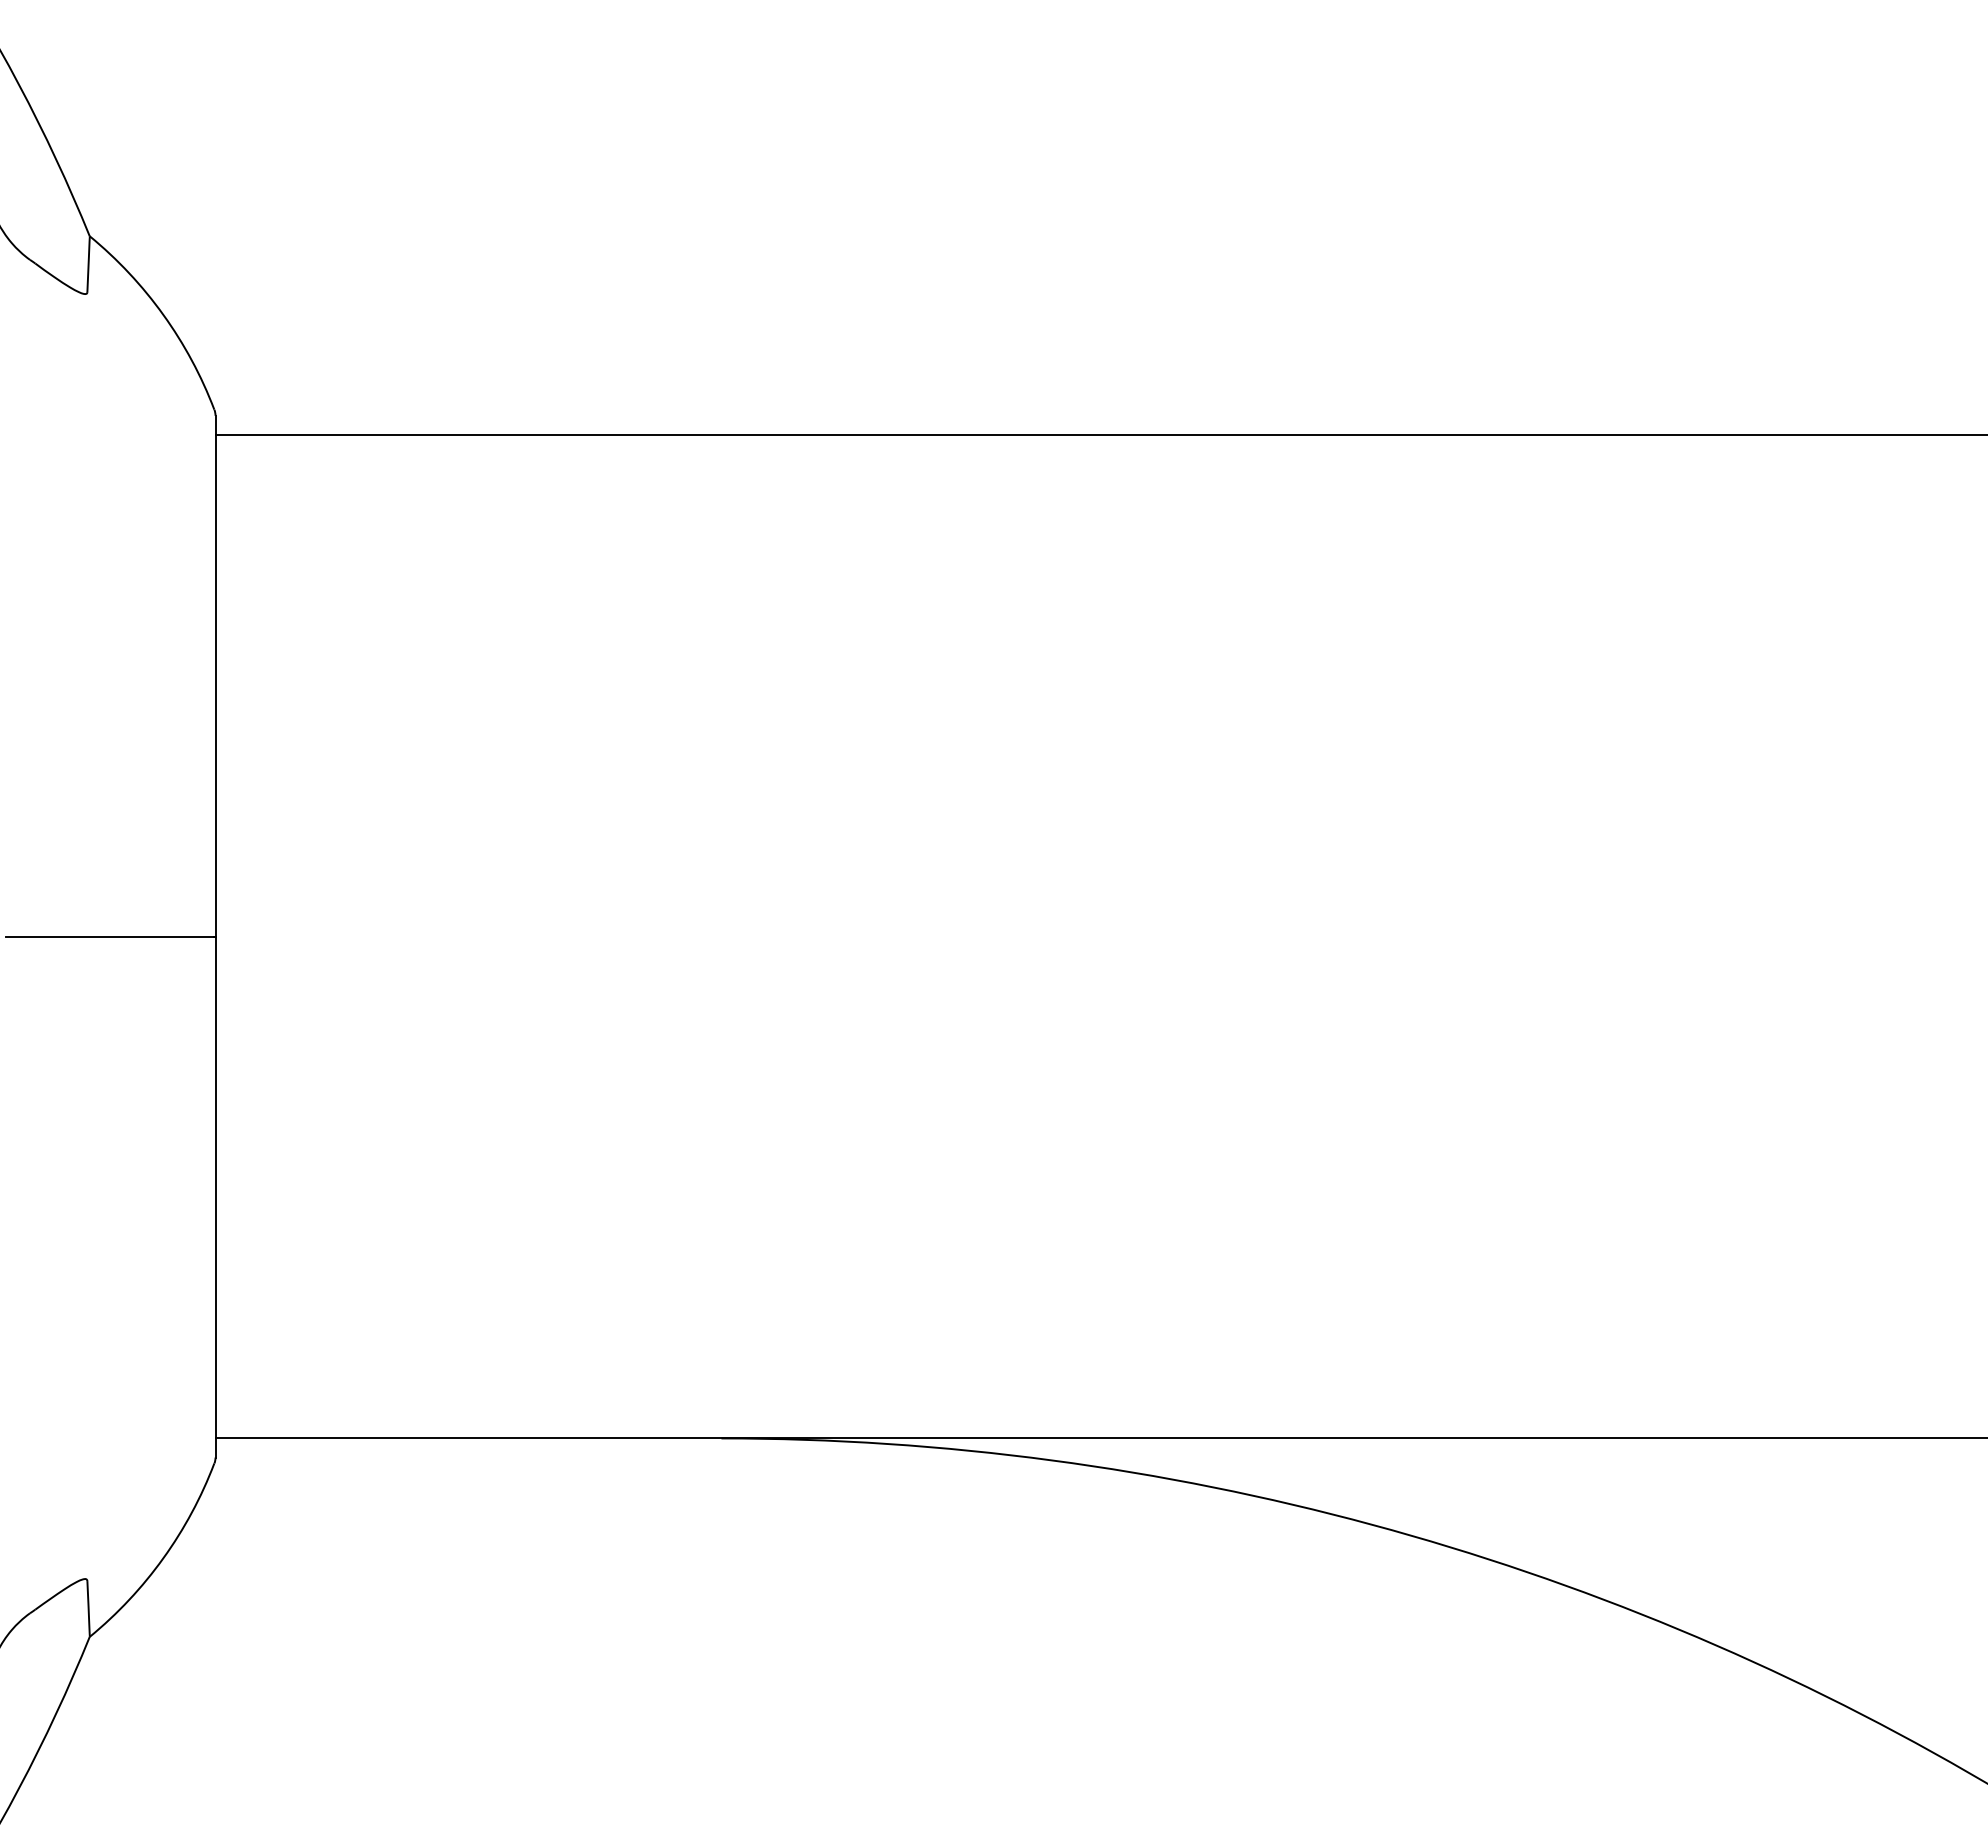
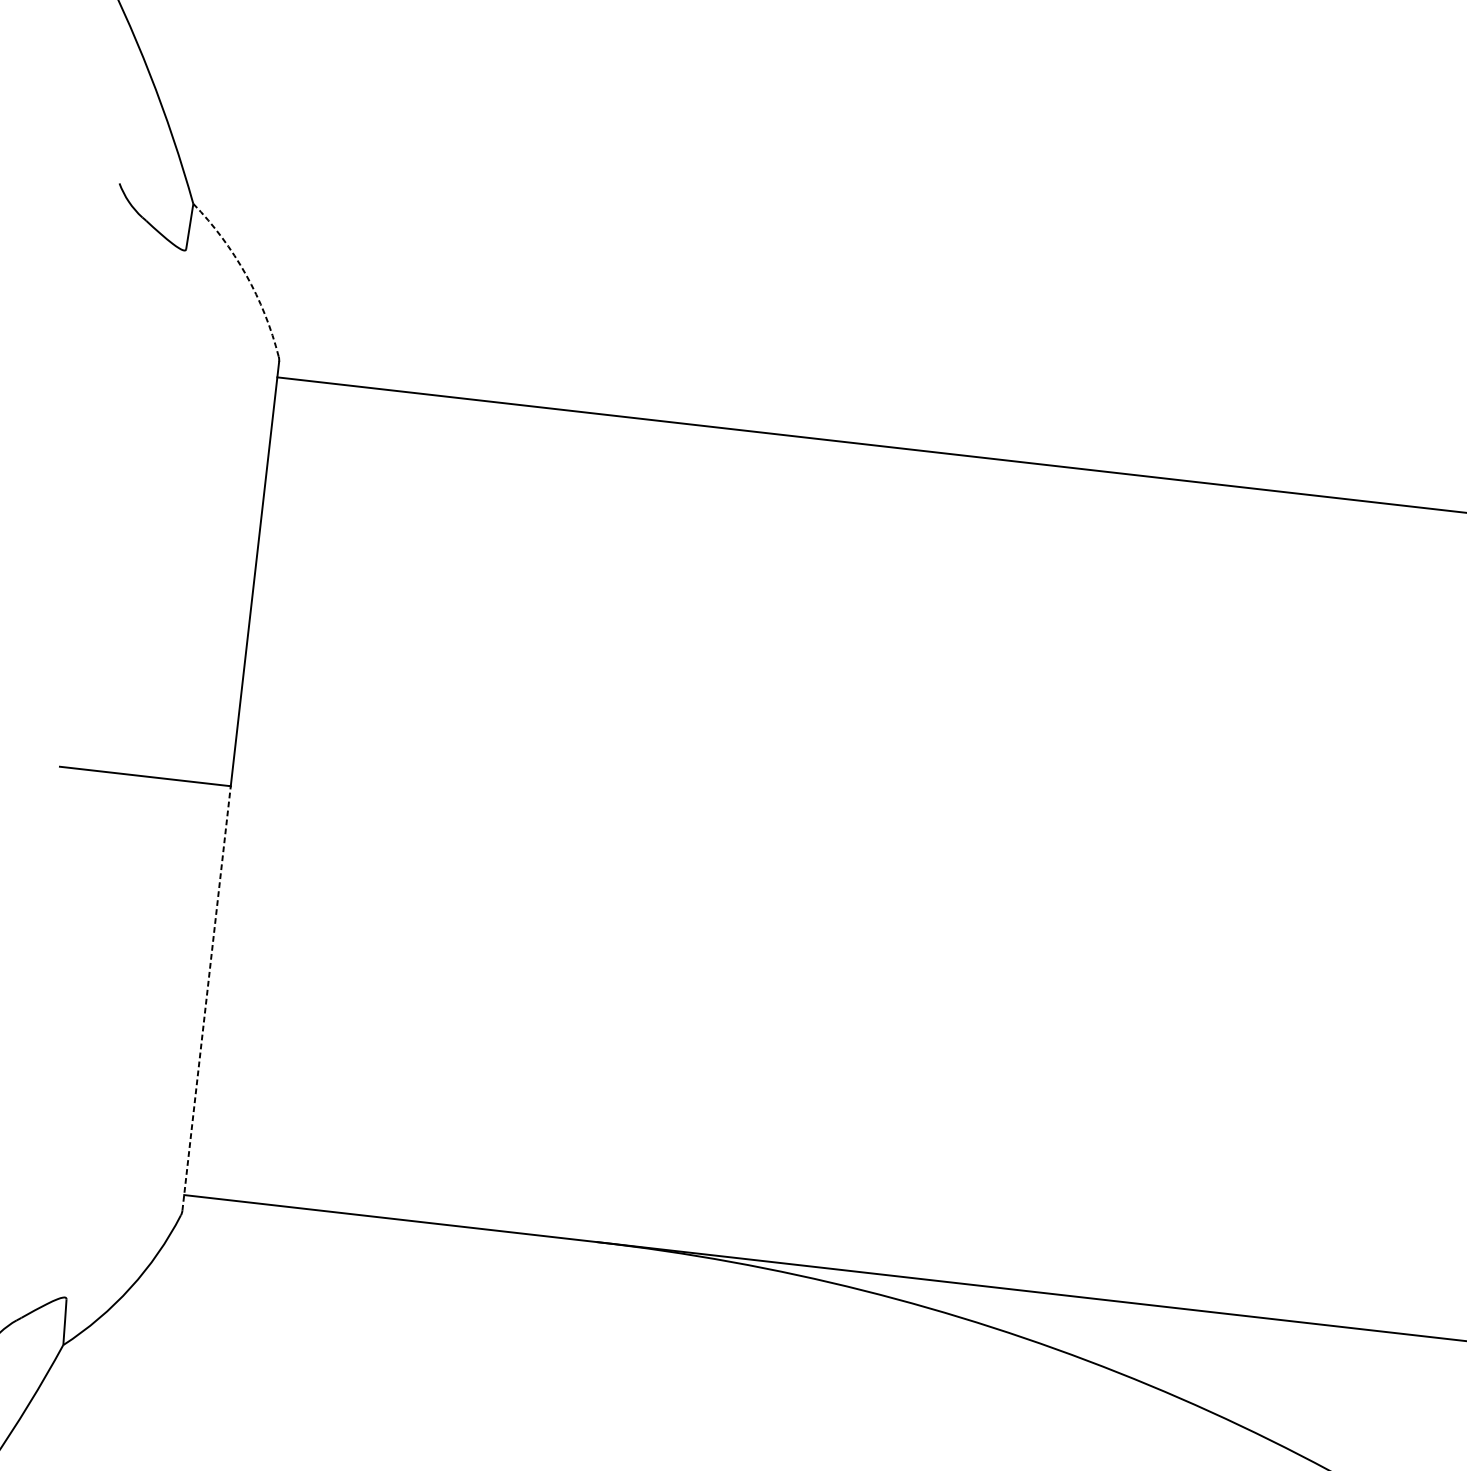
arc: (163, 314) -> (246, 274), solid -> dashed
line: (215, 1196) -> (206, 997), solid -> dashed

